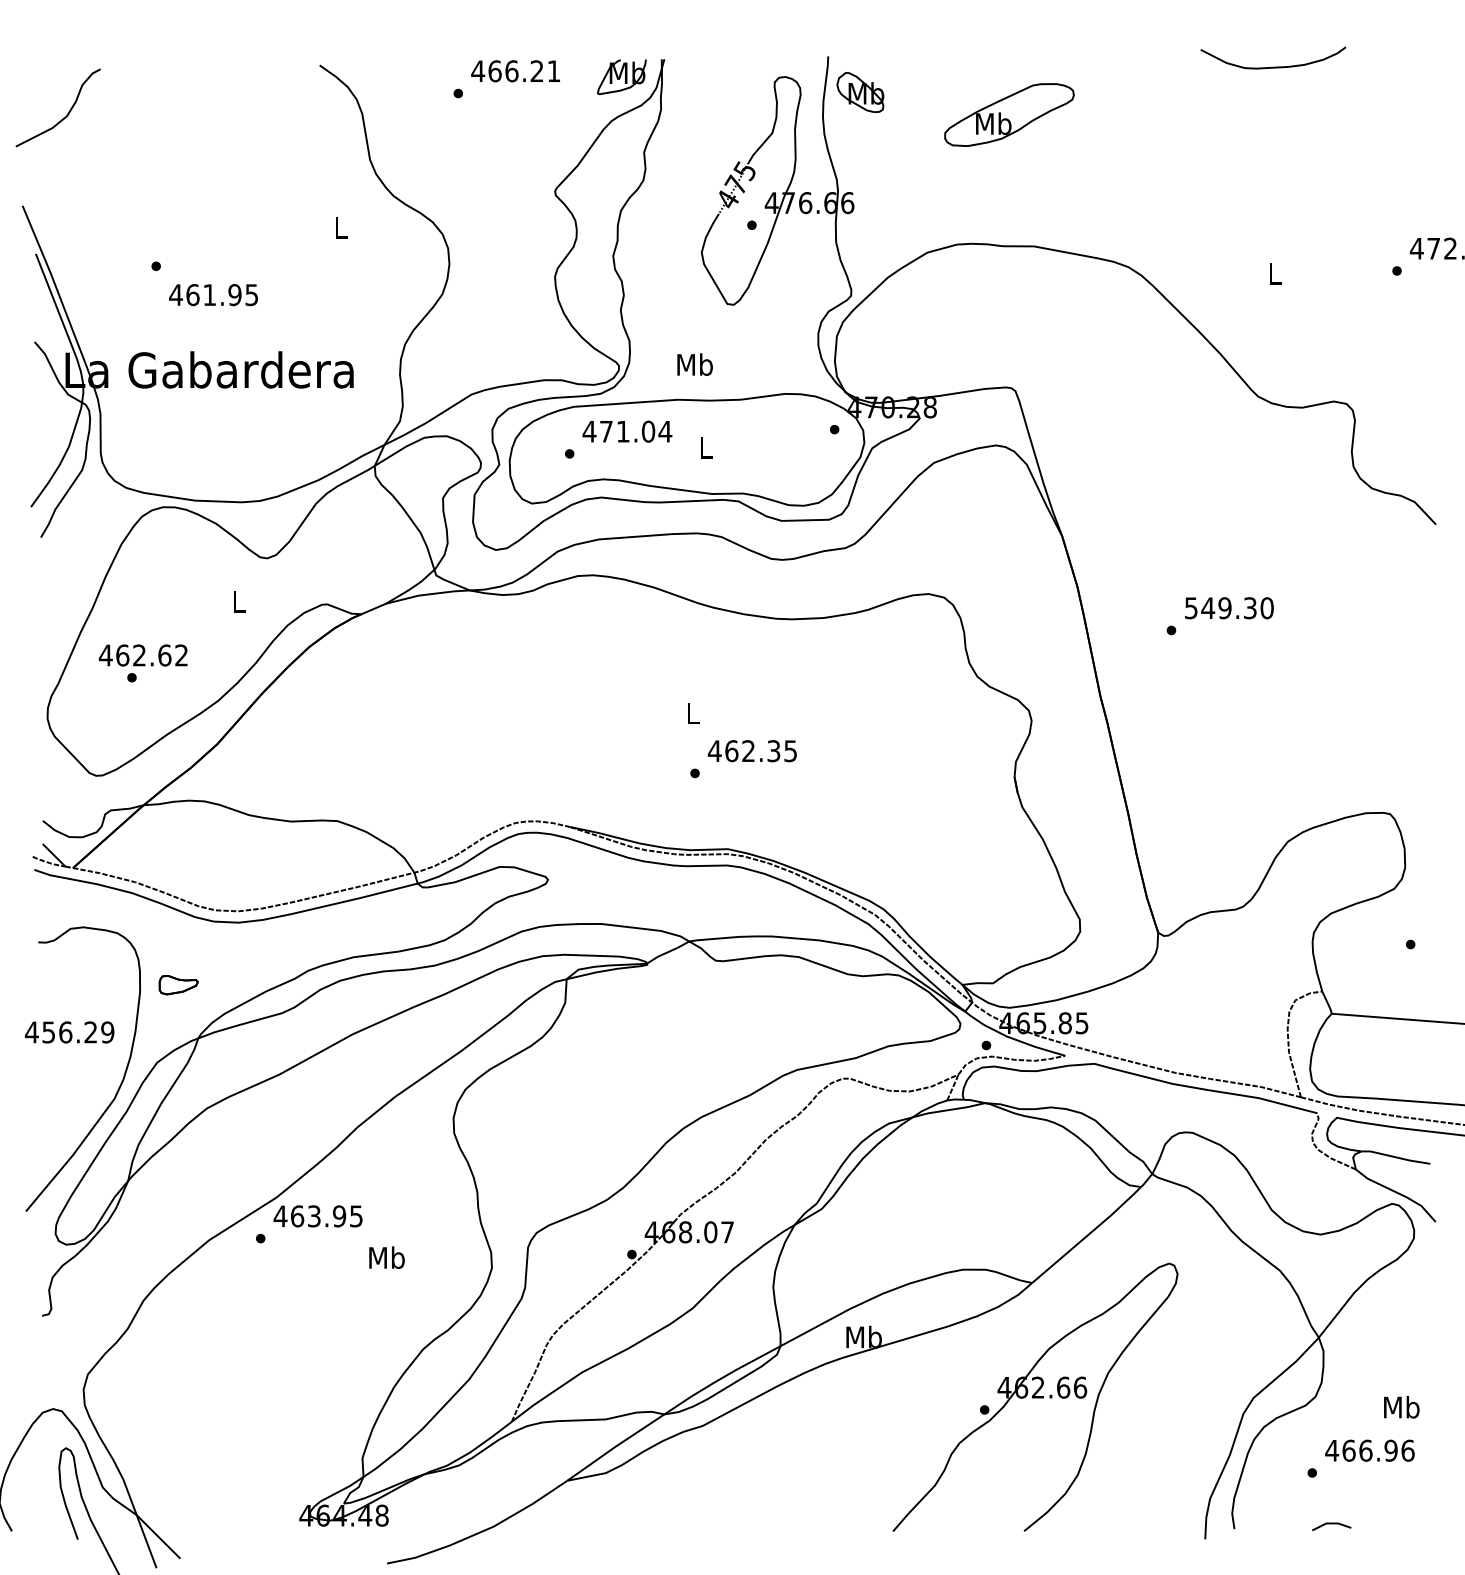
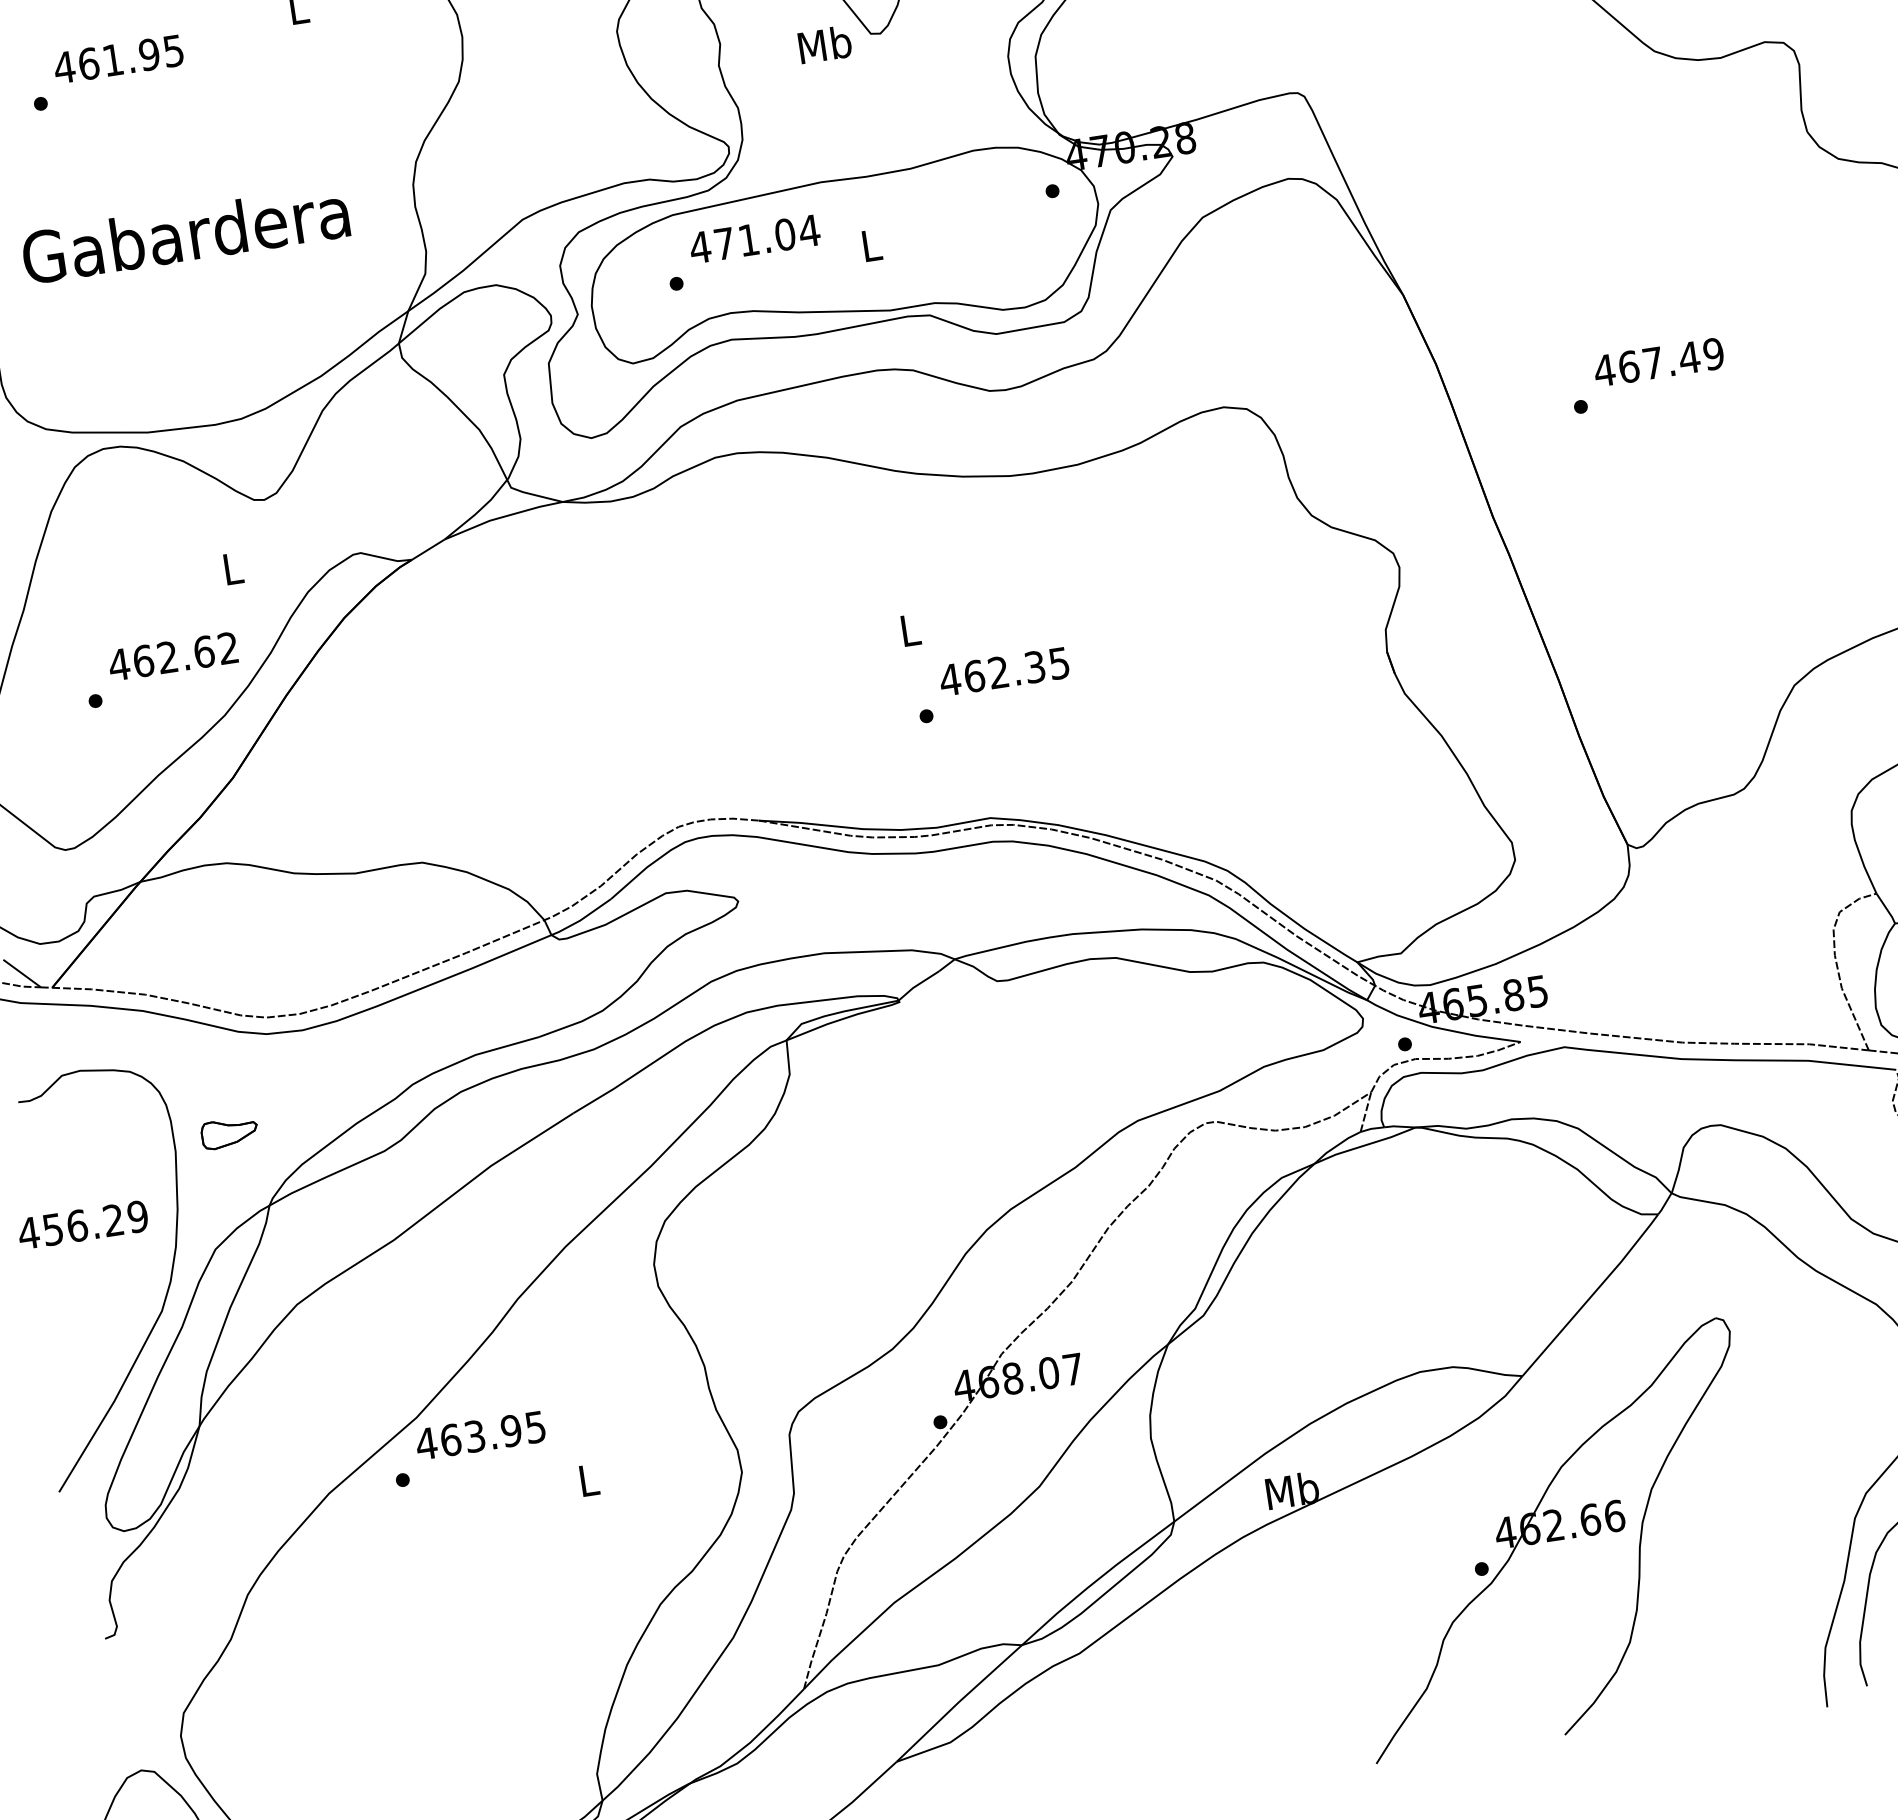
text: (213, 295) -> (118, 60), moved
text: (694, 364) -> (824, 44), moved
text: (1228, 608) -> (1658, 362), 549.30 -> 467.49
text: (142, 655) -> (172, 656), moved
text: (386, 1257) -> (587, 1479), Mb -> L

